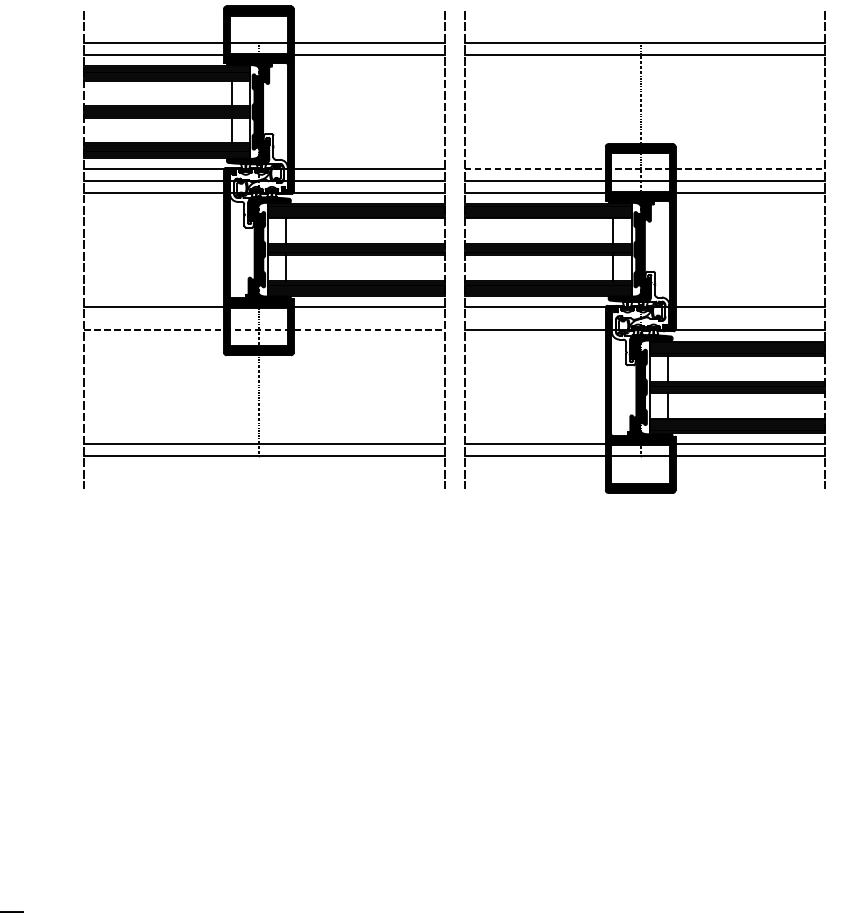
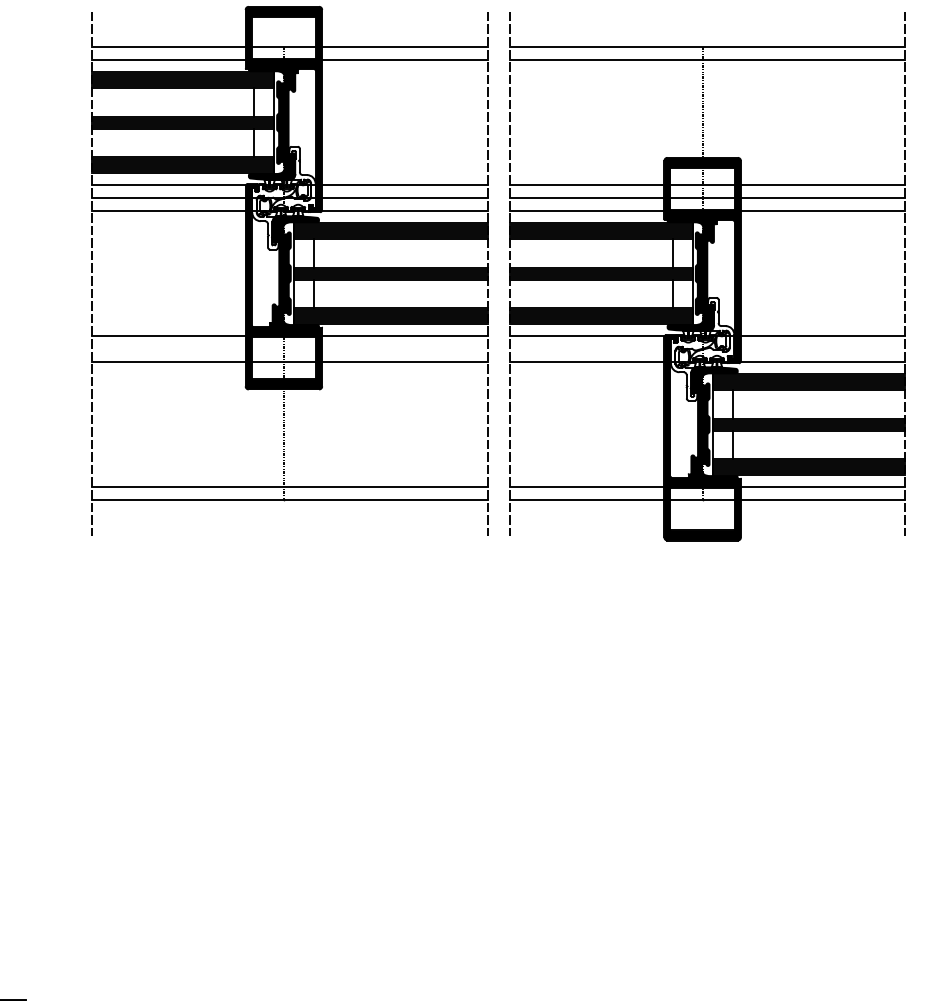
line: (645, 169) -> (707, 185), dashed -> solid
line: (263, 330) -> (289, 362), dashed -> solid

